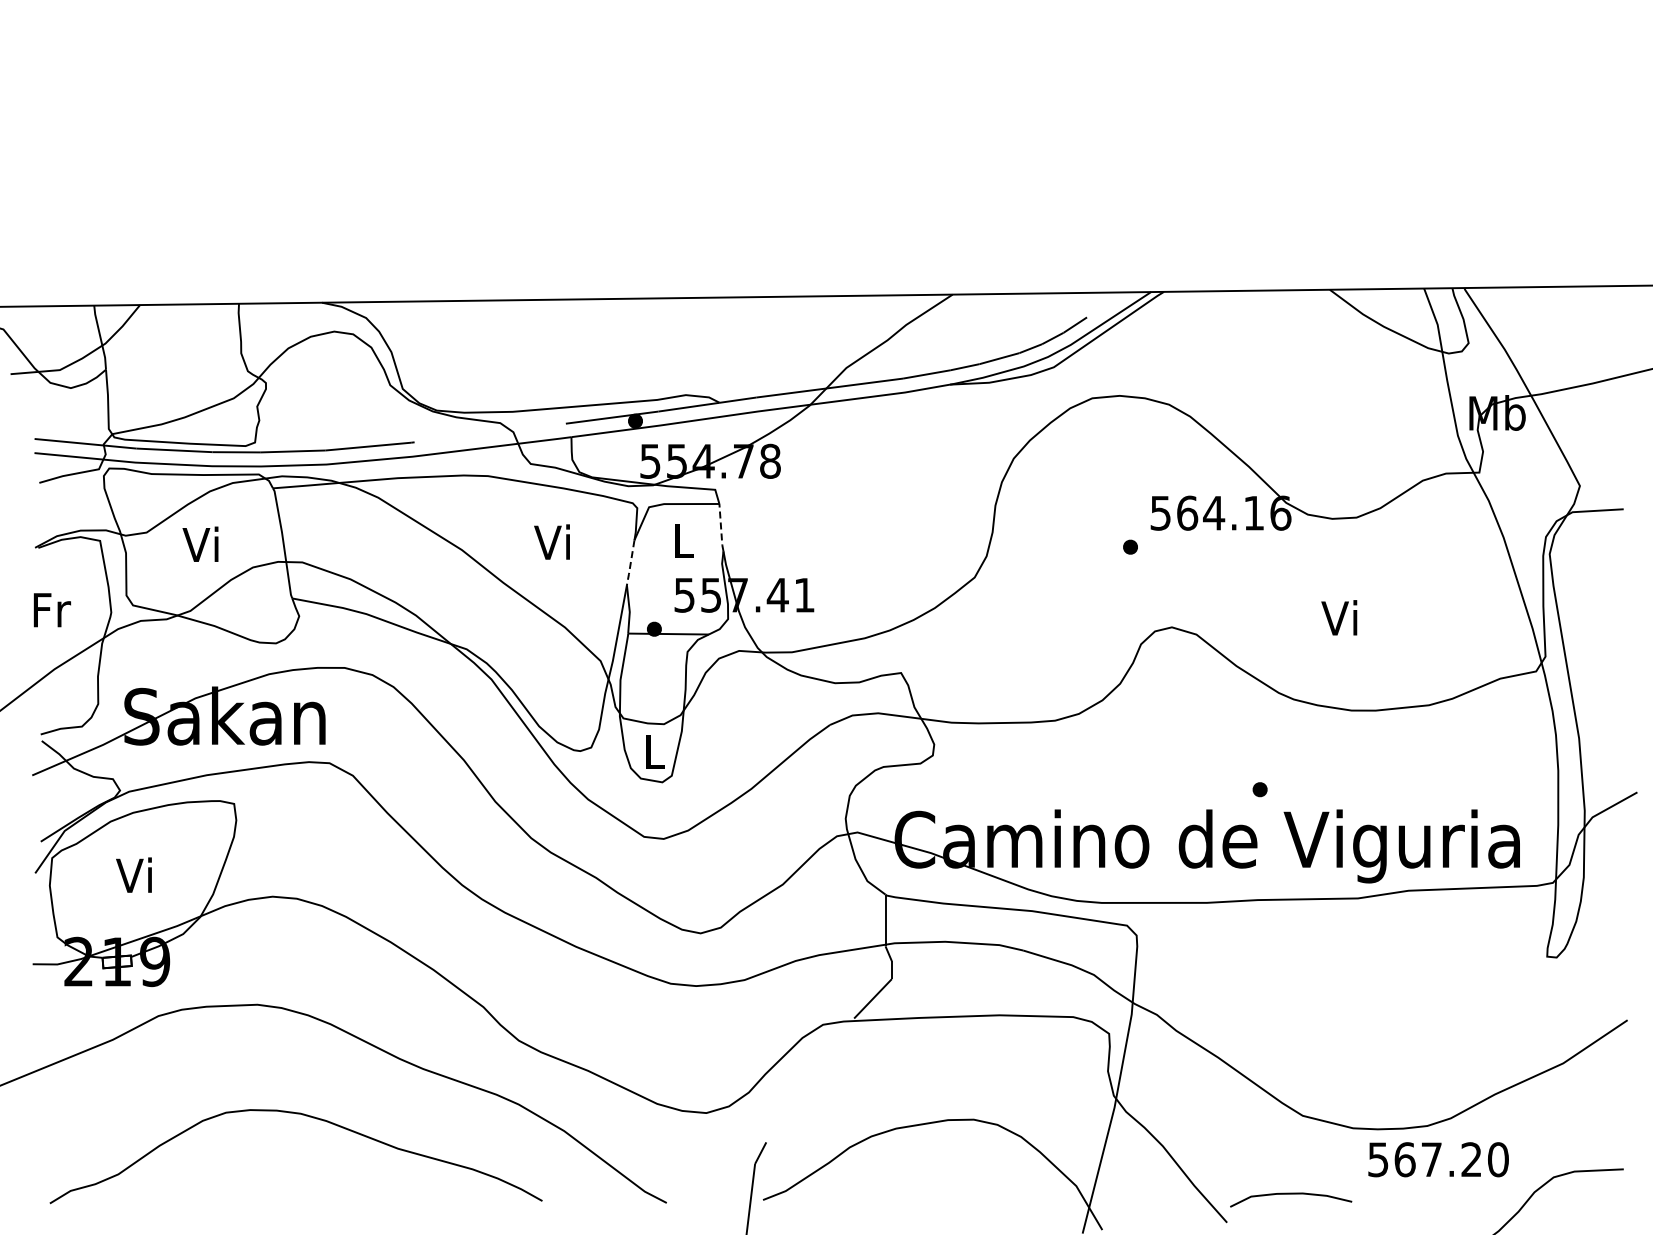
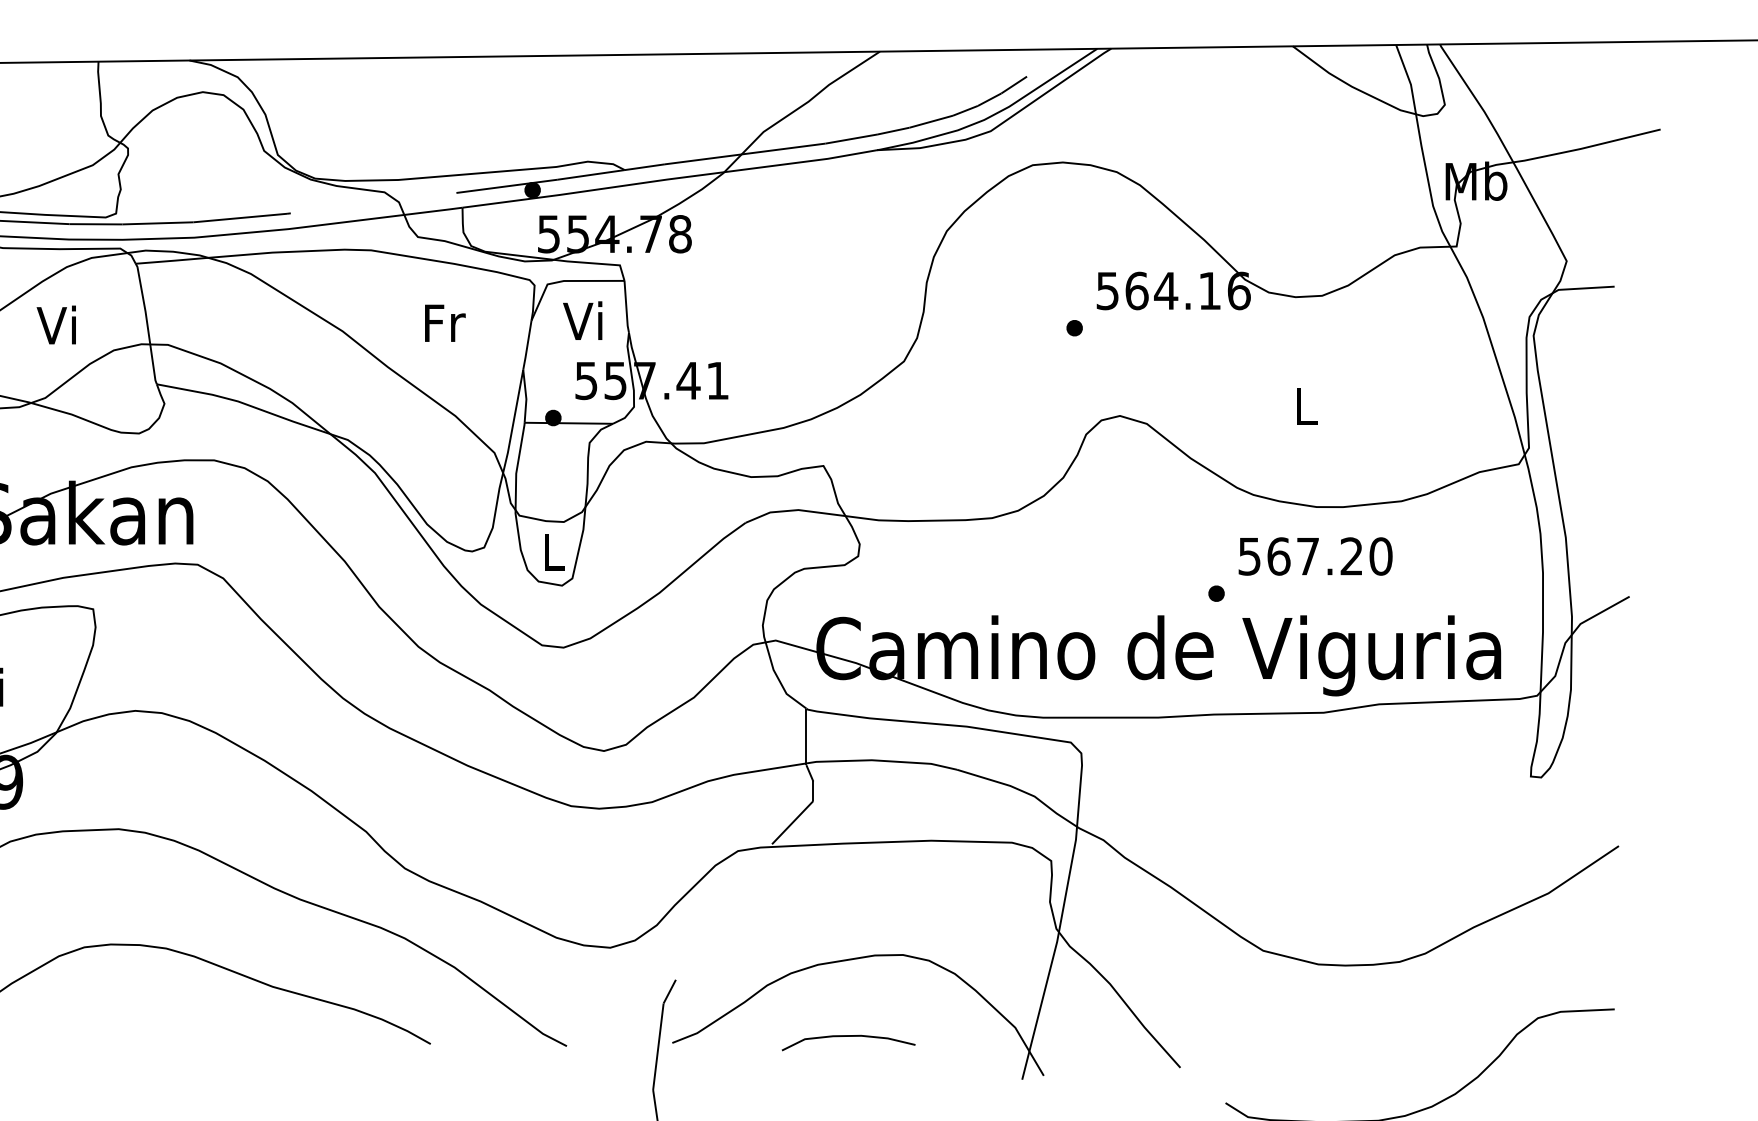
line: (721, 528) -> (626, 307), dashed -> solid
text: (681, 539) -> (583, 319), L -> Vi
text: (554, 541) -> (443, 321), Vi -> Fr
line: (630, 563) -> (527, 346), dashed -> solid
text: (1339, 617) -> (1303, 405), Vi -> L
text: (1438, 1159) -> (1315, 556), moved
curve: (1291, 1194) -> (849, 1036), moved

